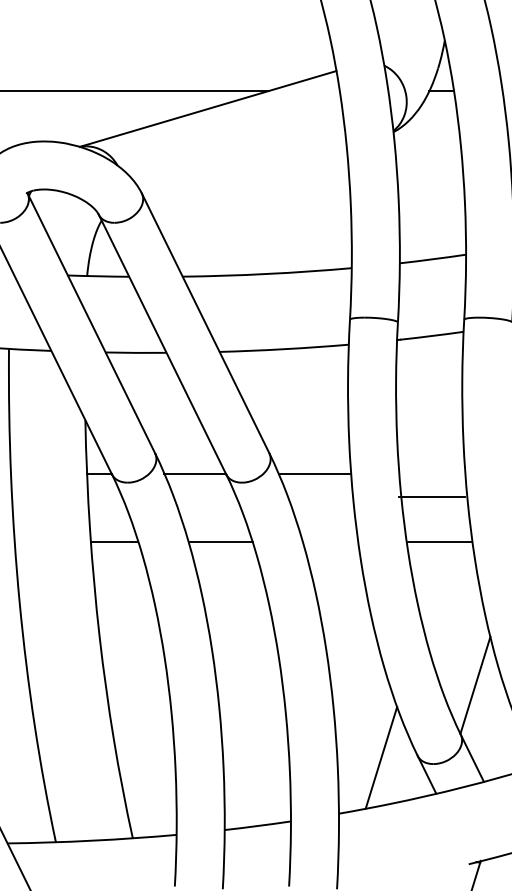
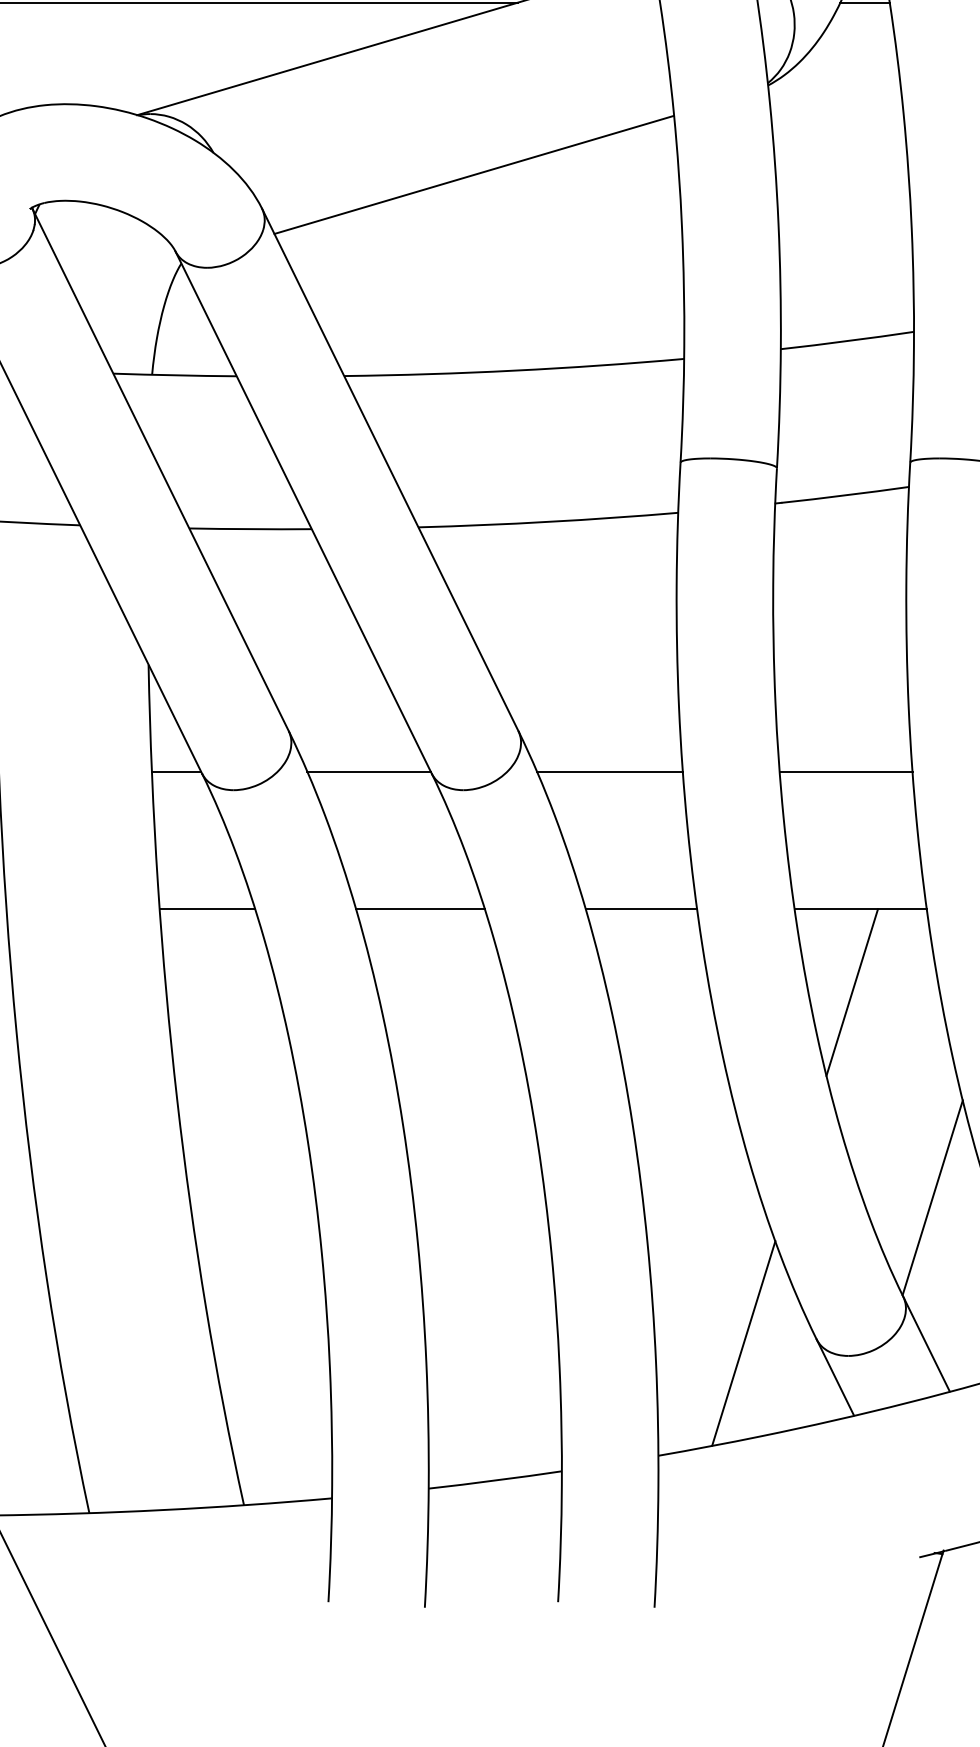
line: (247, 176) -> (474, 174), added
line: (432, 496) -> (846, 771), moved
line: (330, 541) -> (641, 908), added
line: (435, 582) -> (852, 990), added

